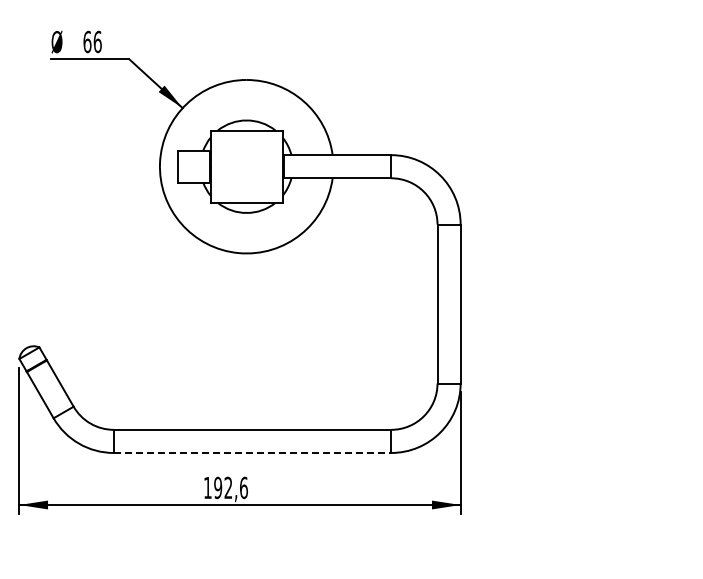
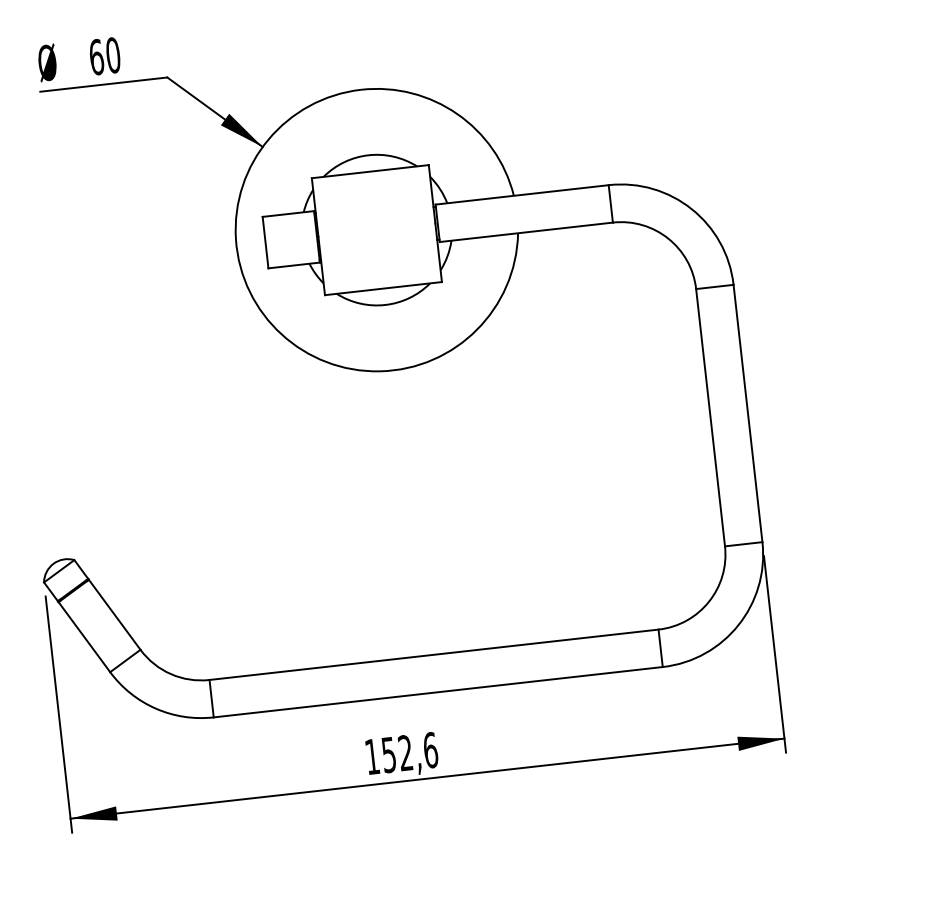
text: (97, 41) -> (112, 54), 66 -> 60
line: (252, 452) -> (438, 691), dashed -> solid
text: (218, 487) -> (389, 754), 192,6 -> 152,6

